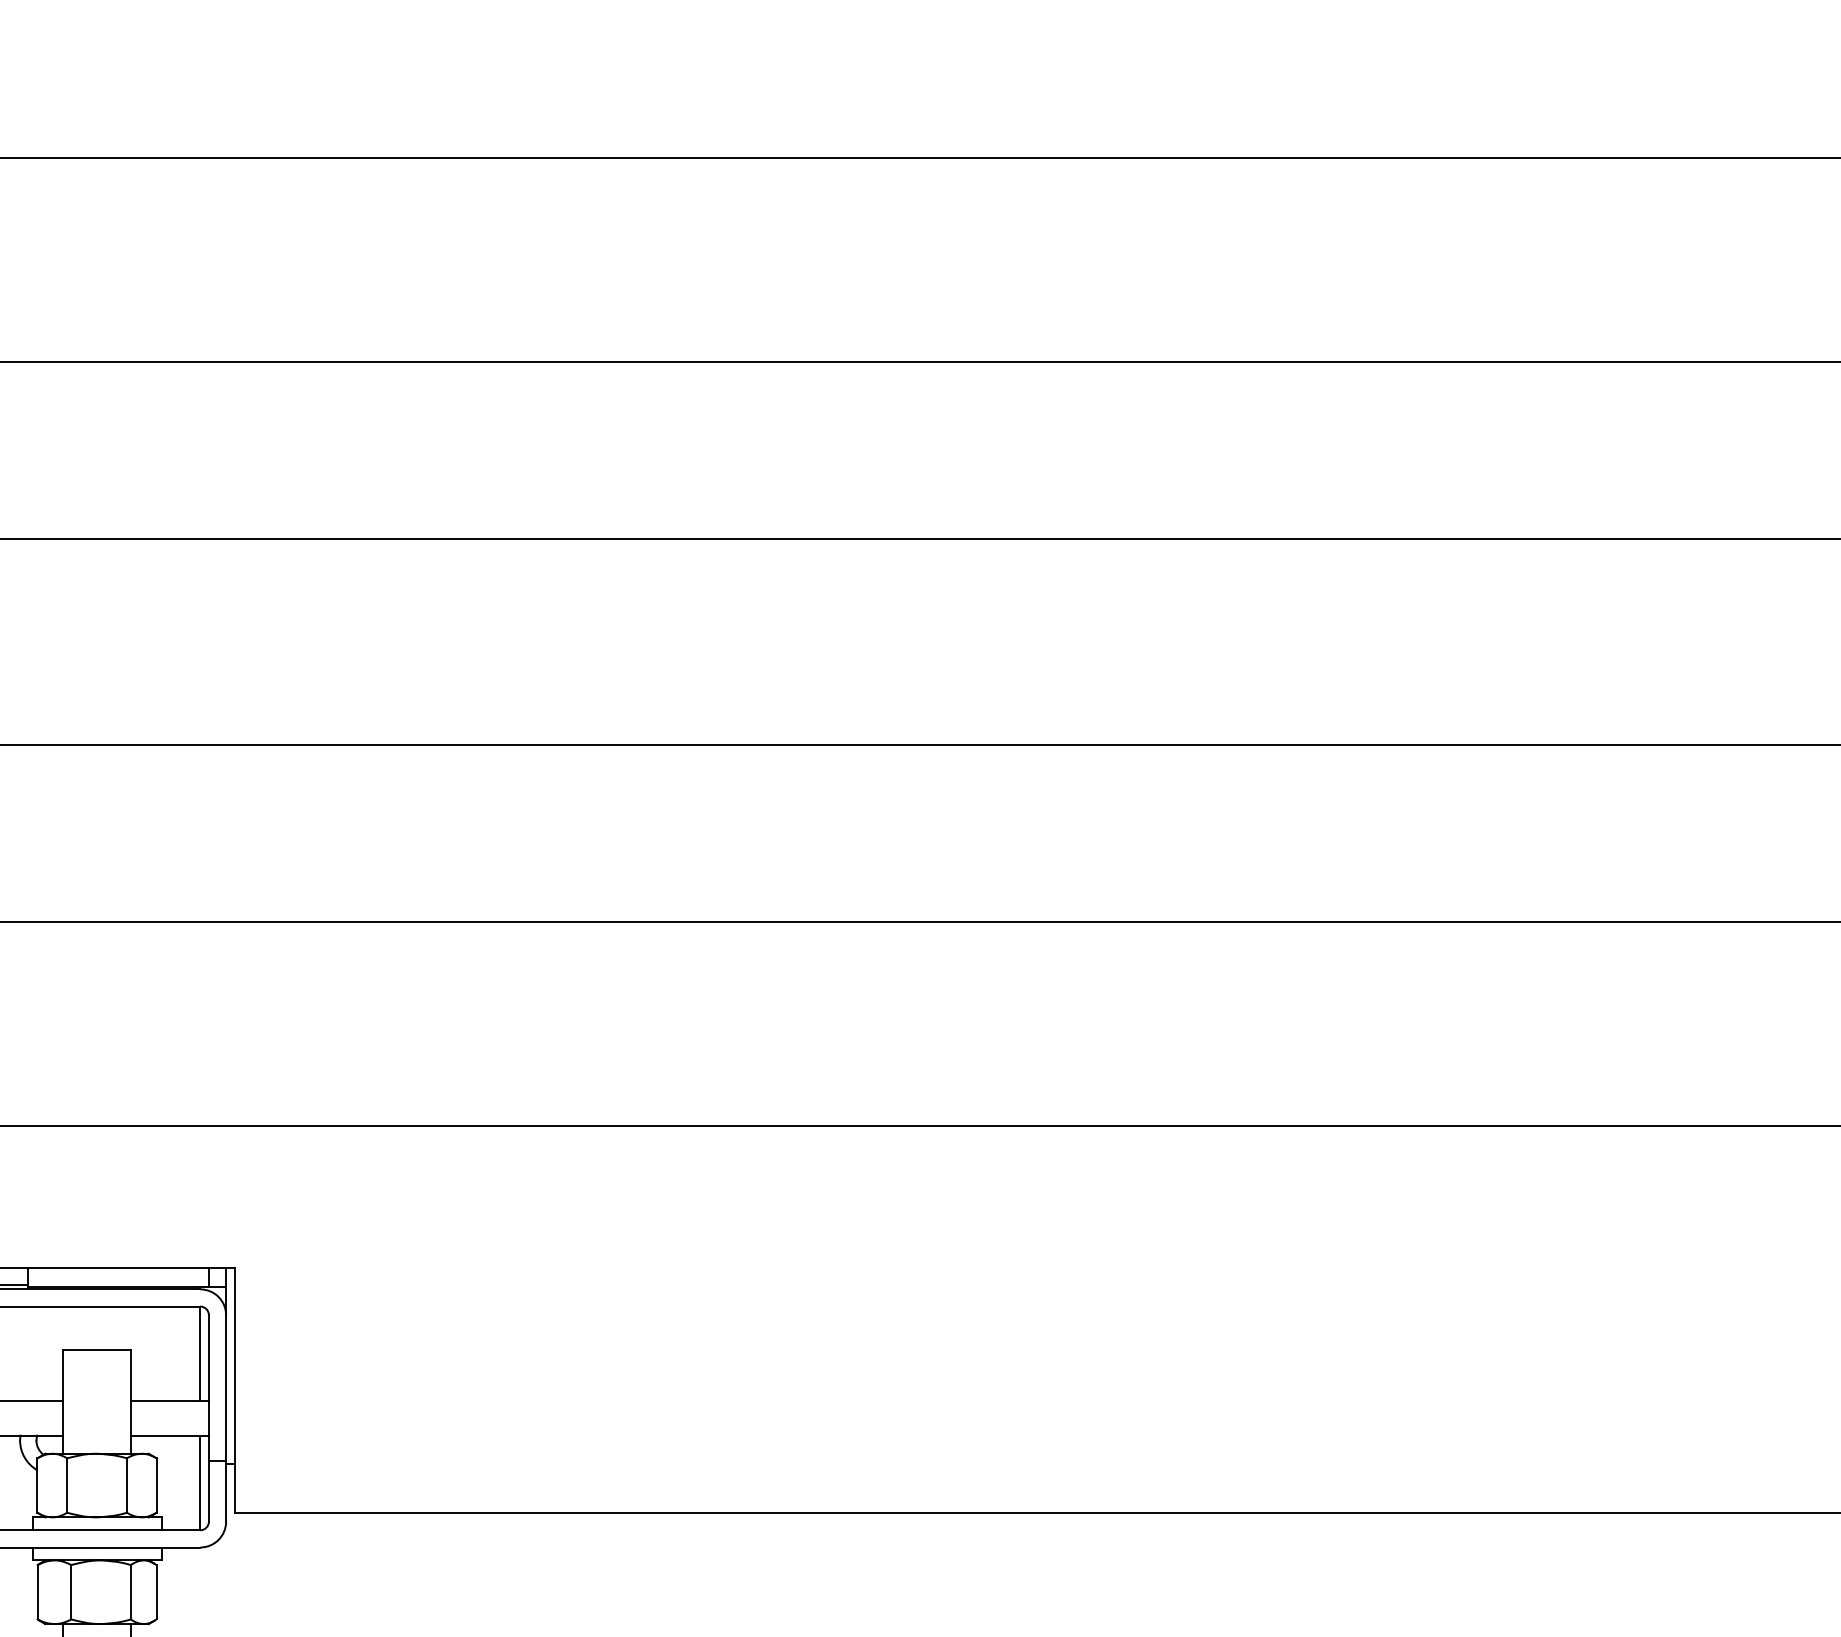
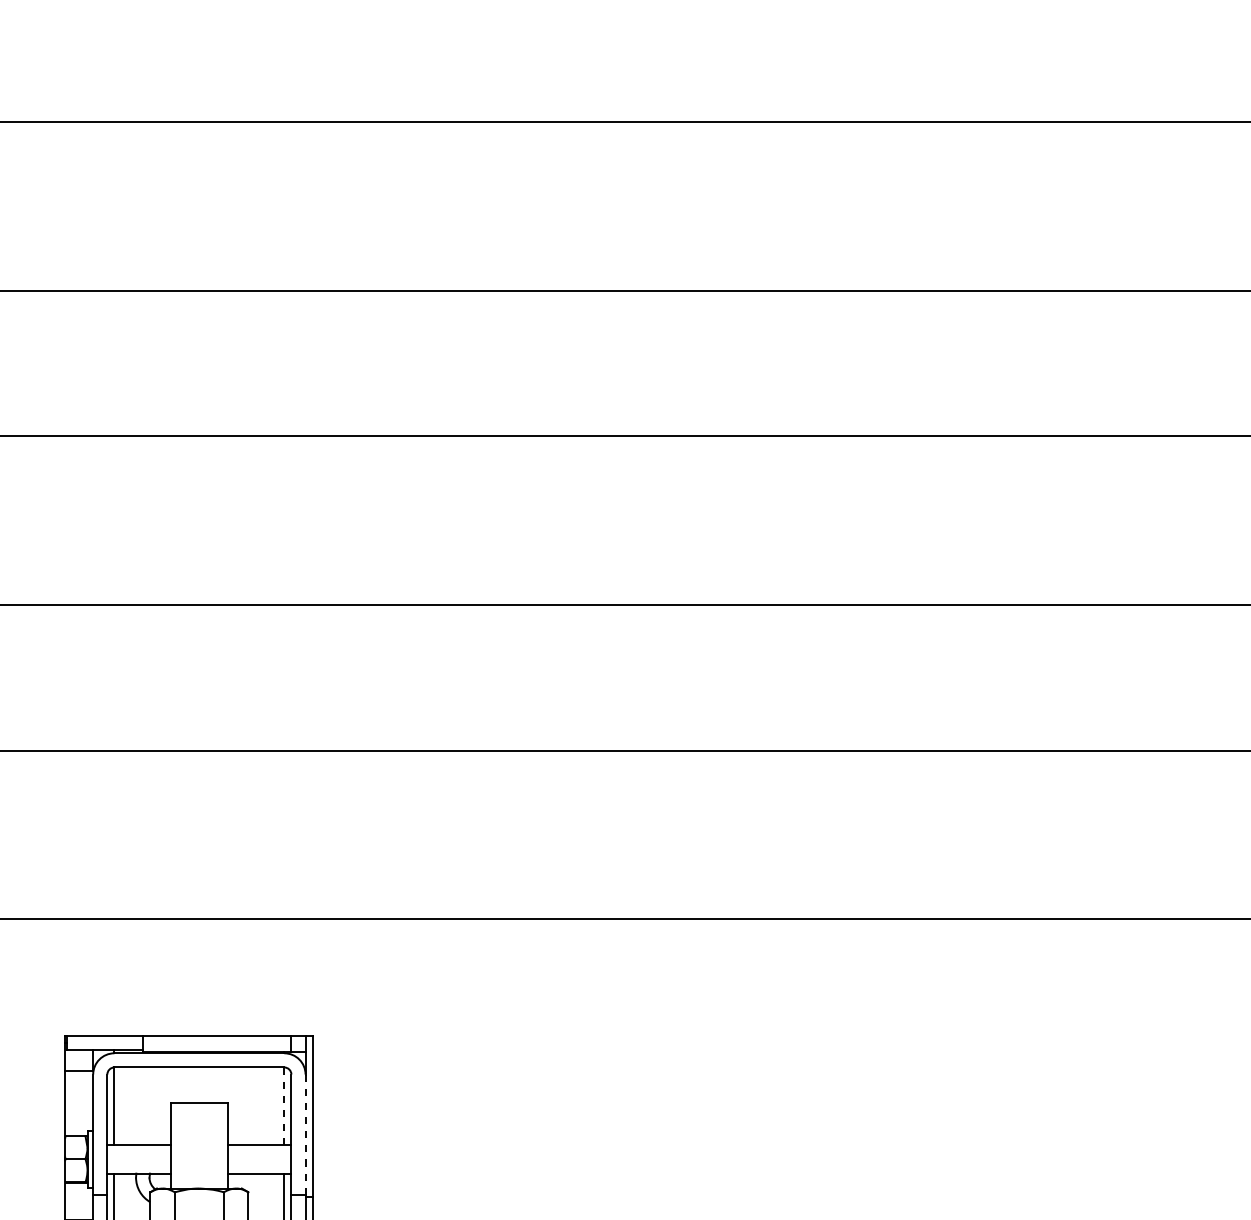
line: (200, 1354) -> (284, 1106), solid -> dashed
line: (226, 1388) -> (305, 1134), solid -> dashed

